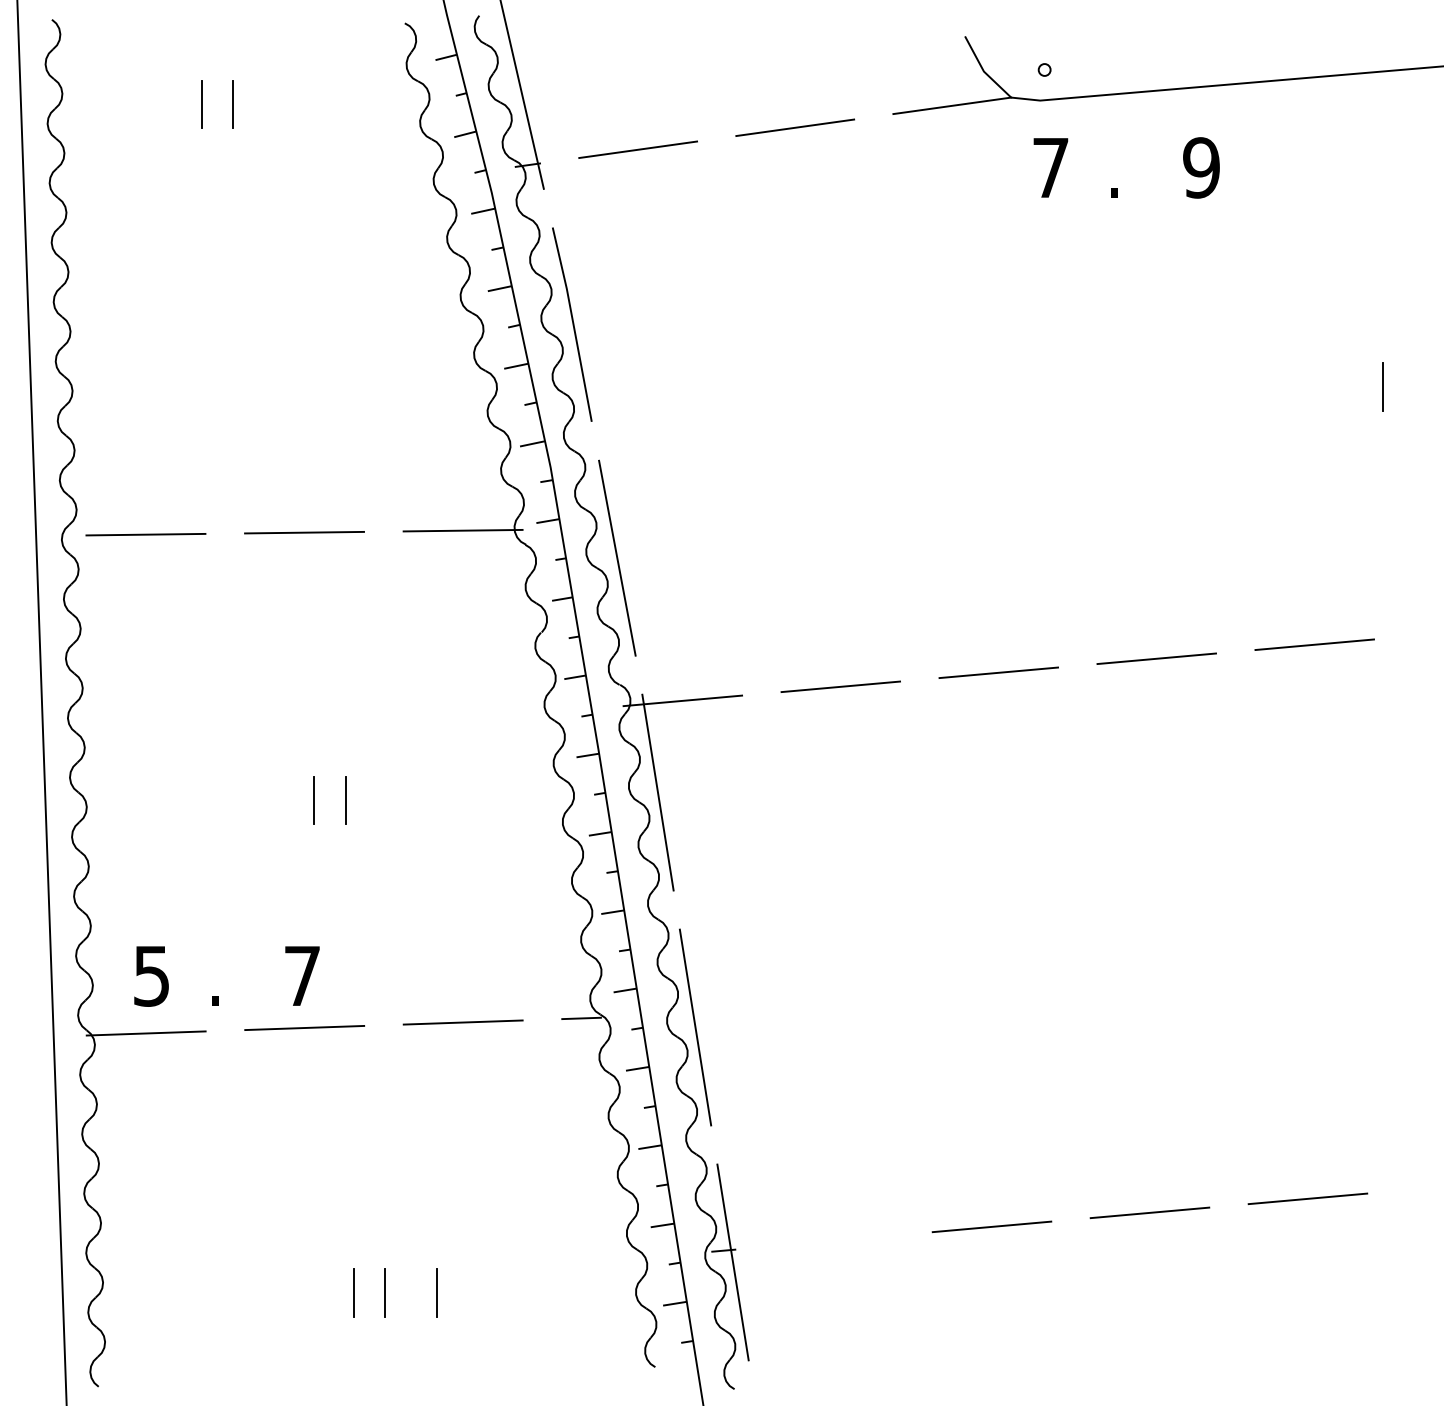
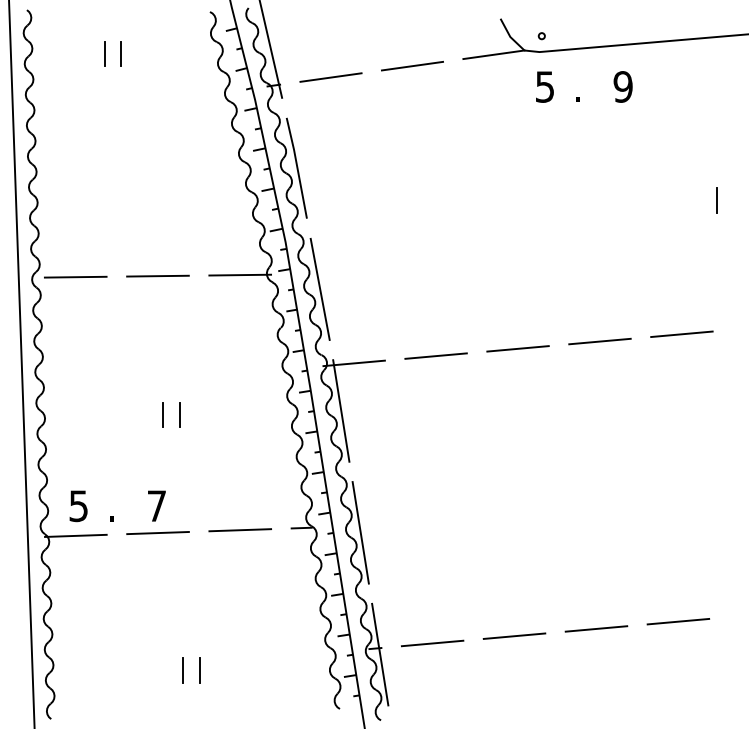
text: (1049, 166) -> (544, 86), 7 -> 5
line: (833, 1240) -> (432, 643), added
line: (434, 1292) -> (225, 670), removed

